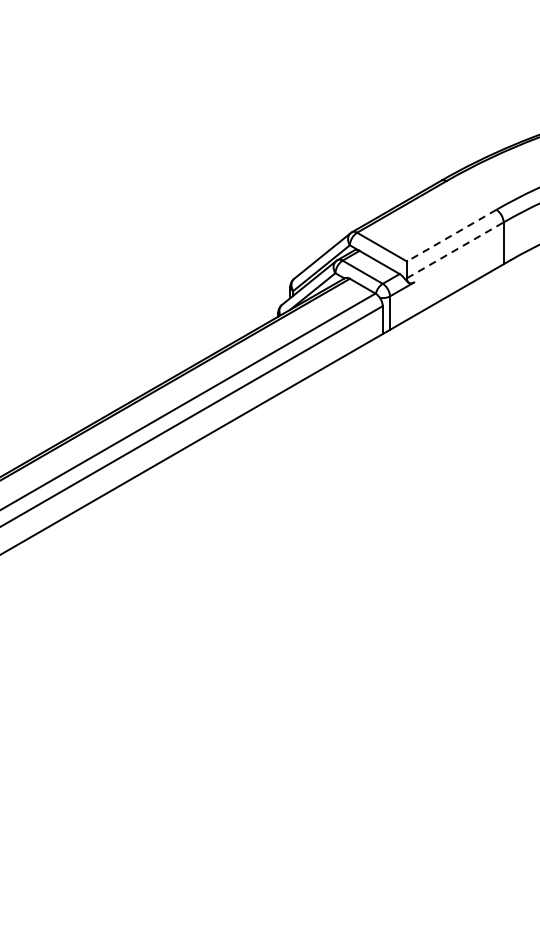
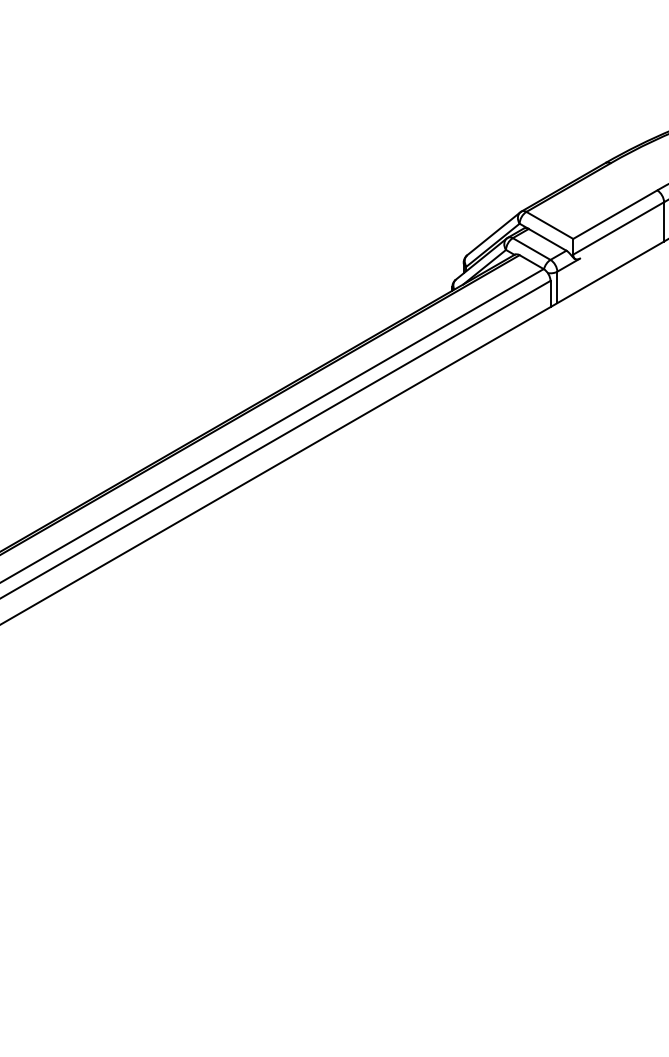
line: (451, 235) -> (615, 214), dashed -> solid
line: (456, 250) -> (619, 228), dashed -> solid

